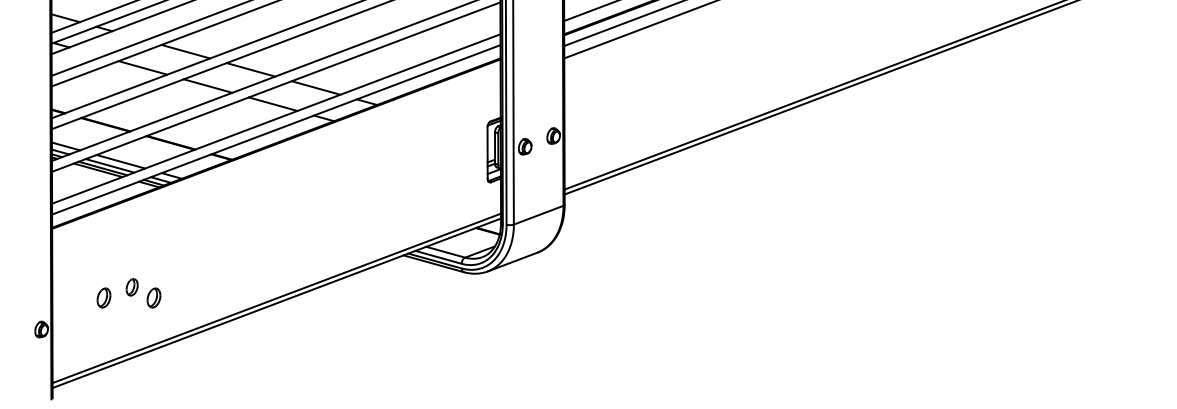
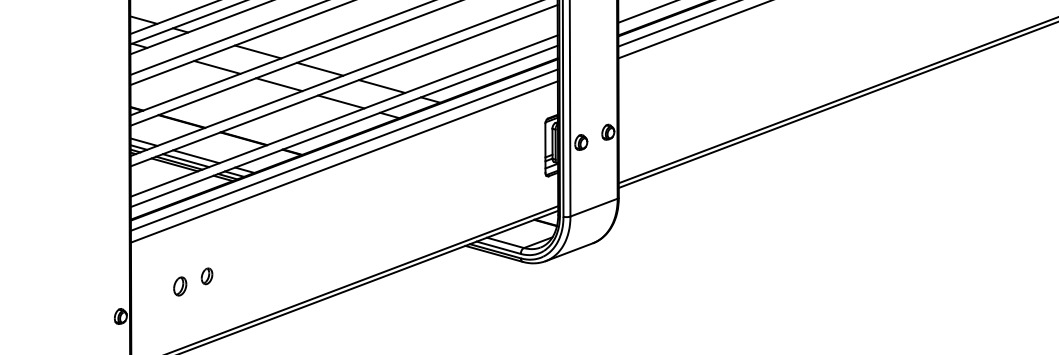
line: (276, 154) -> (344, 149), added
line: (276, 166) -> (344, 161), added
part: (153, 297) -> (227, 285), removed

